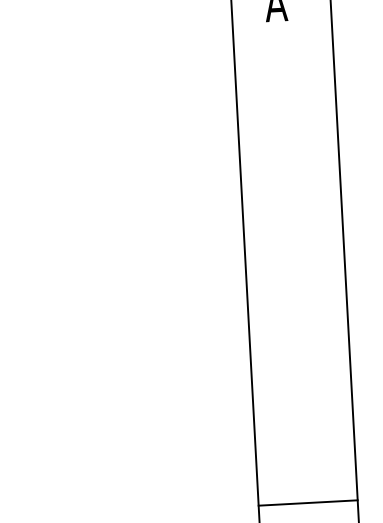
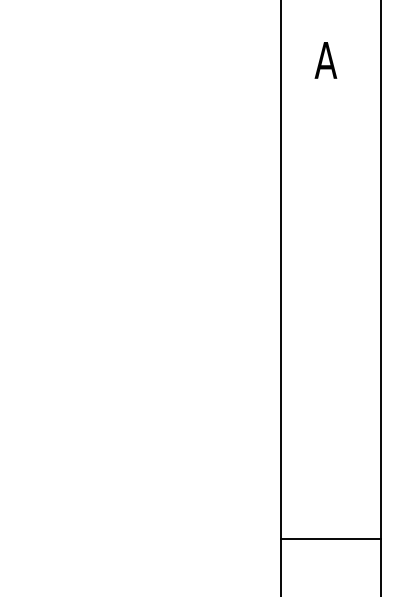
line: (307, 503) -> (330, 539), moved

